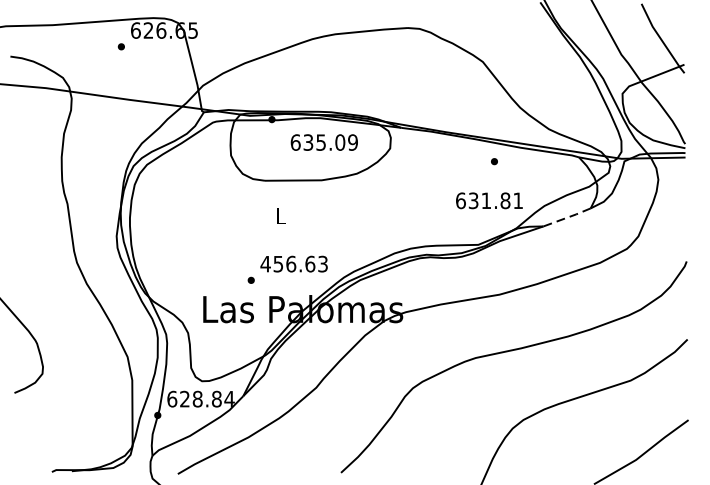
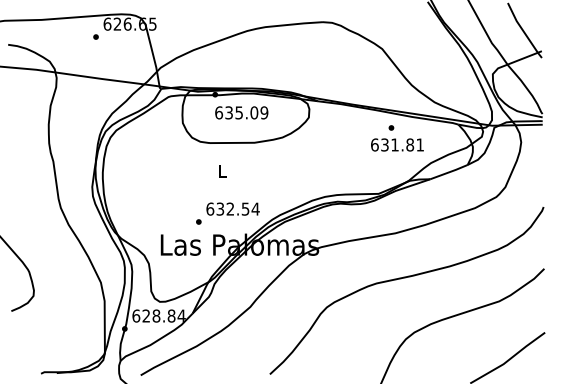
text: (324, 142) -> (241, 112), moved
text: (489, 200) -> (397, 144), moved
line: (567, 217) -> (449, 172), dashed -> solid
text: (293, 263) -> (232, 208), 456.63 -> 632.54

